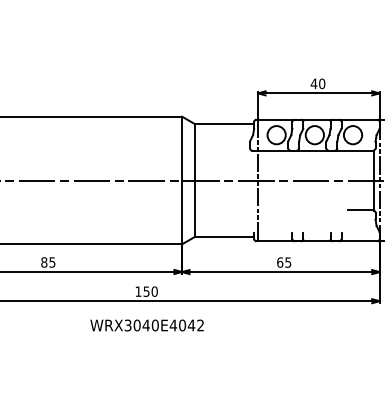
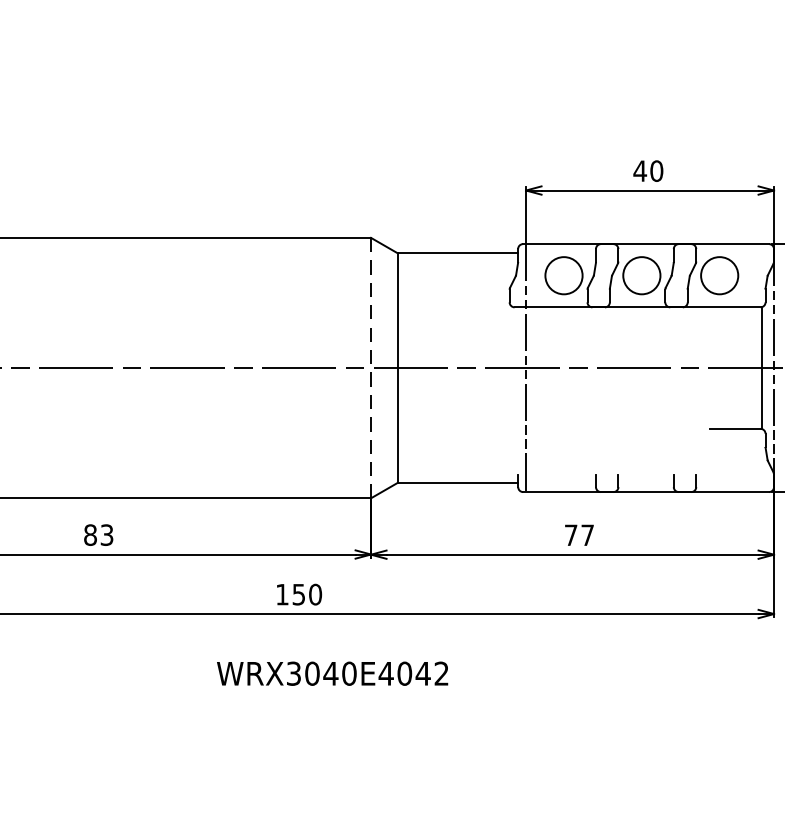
line: (181, 180) -> (370, 368), solid -> dashed
text: (52, 261) -> (107, 533), 85 -> 83
text: (284, 262) -> (579, 535), 65 -> 77
text: (146, 325) -> (331, 673), moved

